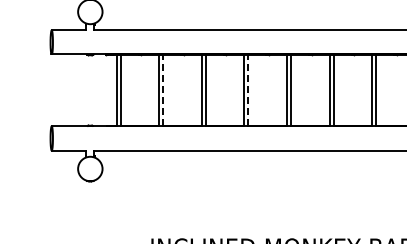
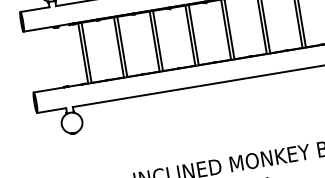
line: (163, 90) -> (122, 46), dashed -> solid
line: (248, 90) -> (193, 35), dashed -> solid

